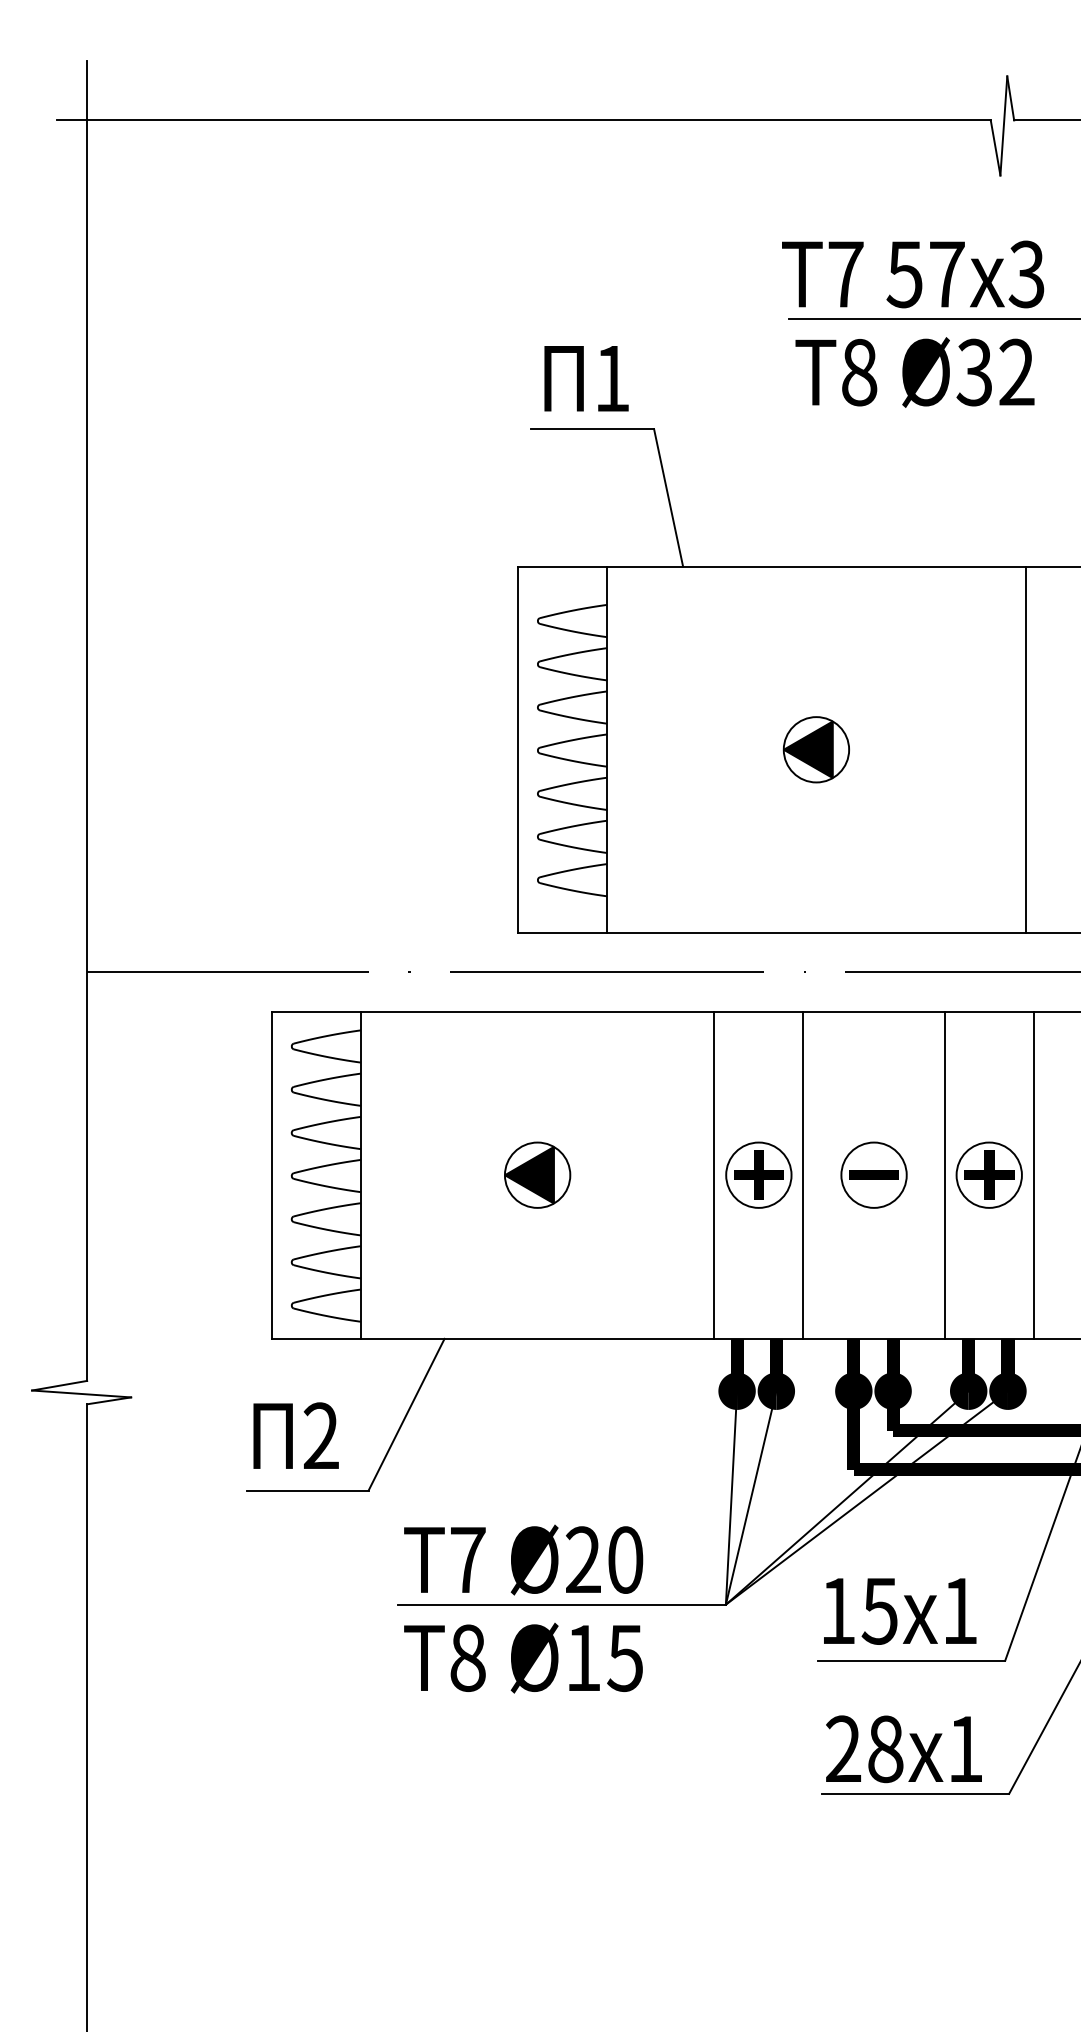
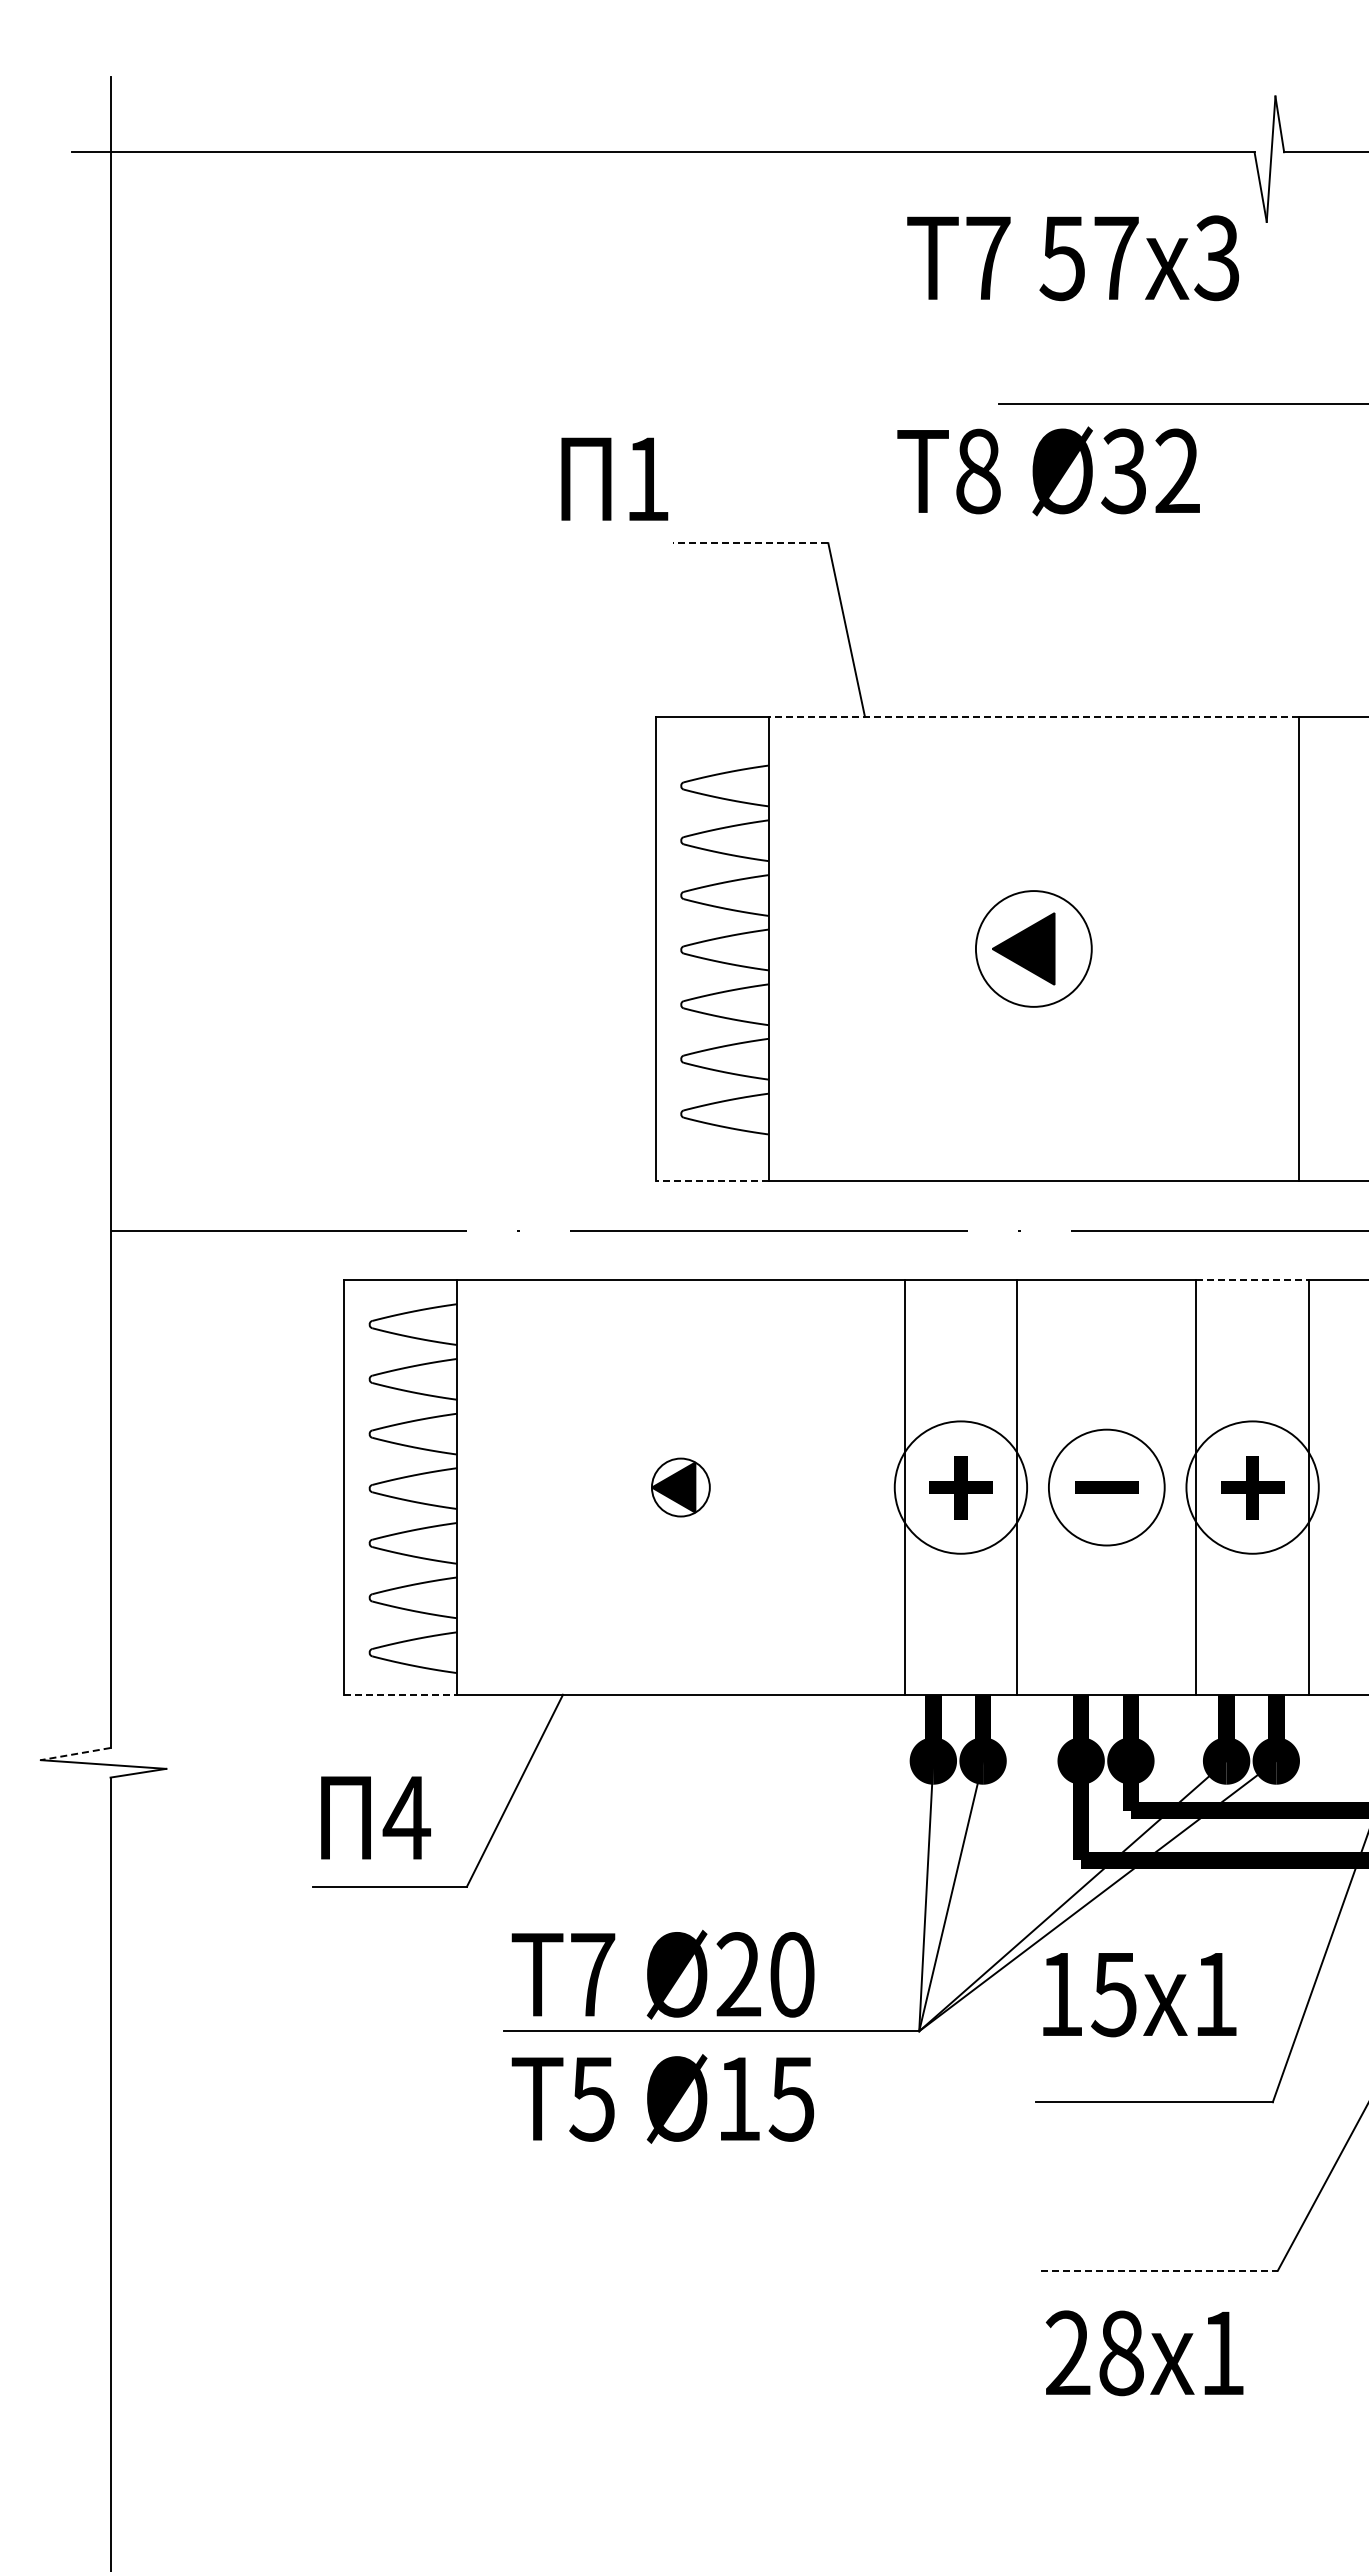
text: (913, 274) -> (1073, 258), moved
text: (914, 372) -> (1048, 471), moved
text: (586, 378) -> (614, 478), moved
line: (592, 429) -> (750, 543), solid -> dashed
line: (816, 566) -> (1033, 716), solid -> dashed
circle: (816, 749) -> (1033, 948), size x1.4
line: (561, 933) -> (711, 1181), solid -> dashed
line: (989, 1011) -> (1253, 1280), solid -> dashed
part: (537, 1175) -> (680, 1487), size x0.7
circle: (758, 1175) -> (960, 1487), size x1.6
circle: (873, 1175) -> (1106, 1487), size x1.4
circle: (989, 1175) -> (1252, 1487), size x1.6
line: (316, 1338) -> (401, 1694), solid -> dashed
line: (59, 1386) -> (75, 1754), solid -> dashed
text: (320, 1435) -> (406, 1817), 2 -> 4
text: (899, 1611) -> (1139, 1995), moved
text: (467, 1657) -> (592, 2098), 8 -> 5
text: (903, 1749) -> (1144, 2353), moved
line: (916, 1793) -> (1160, 2270), solid -> dashed

